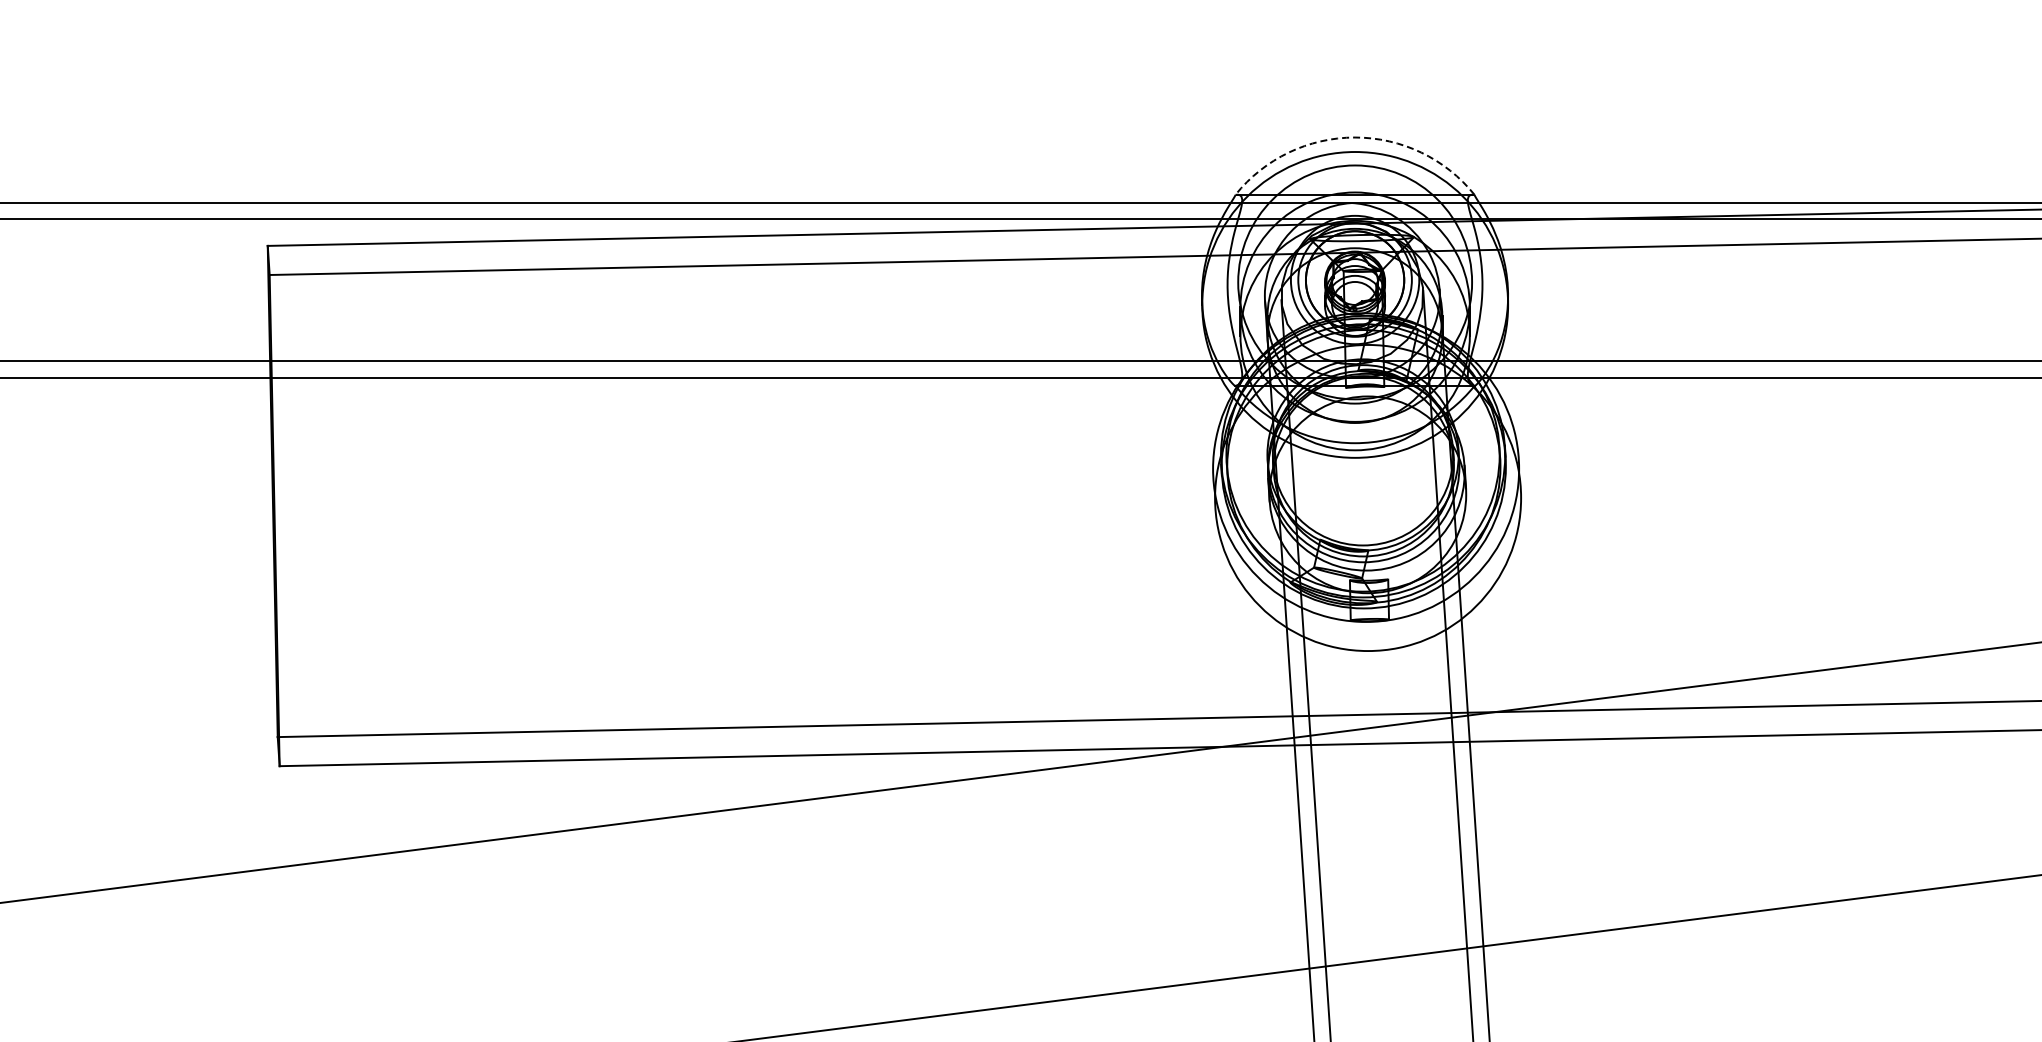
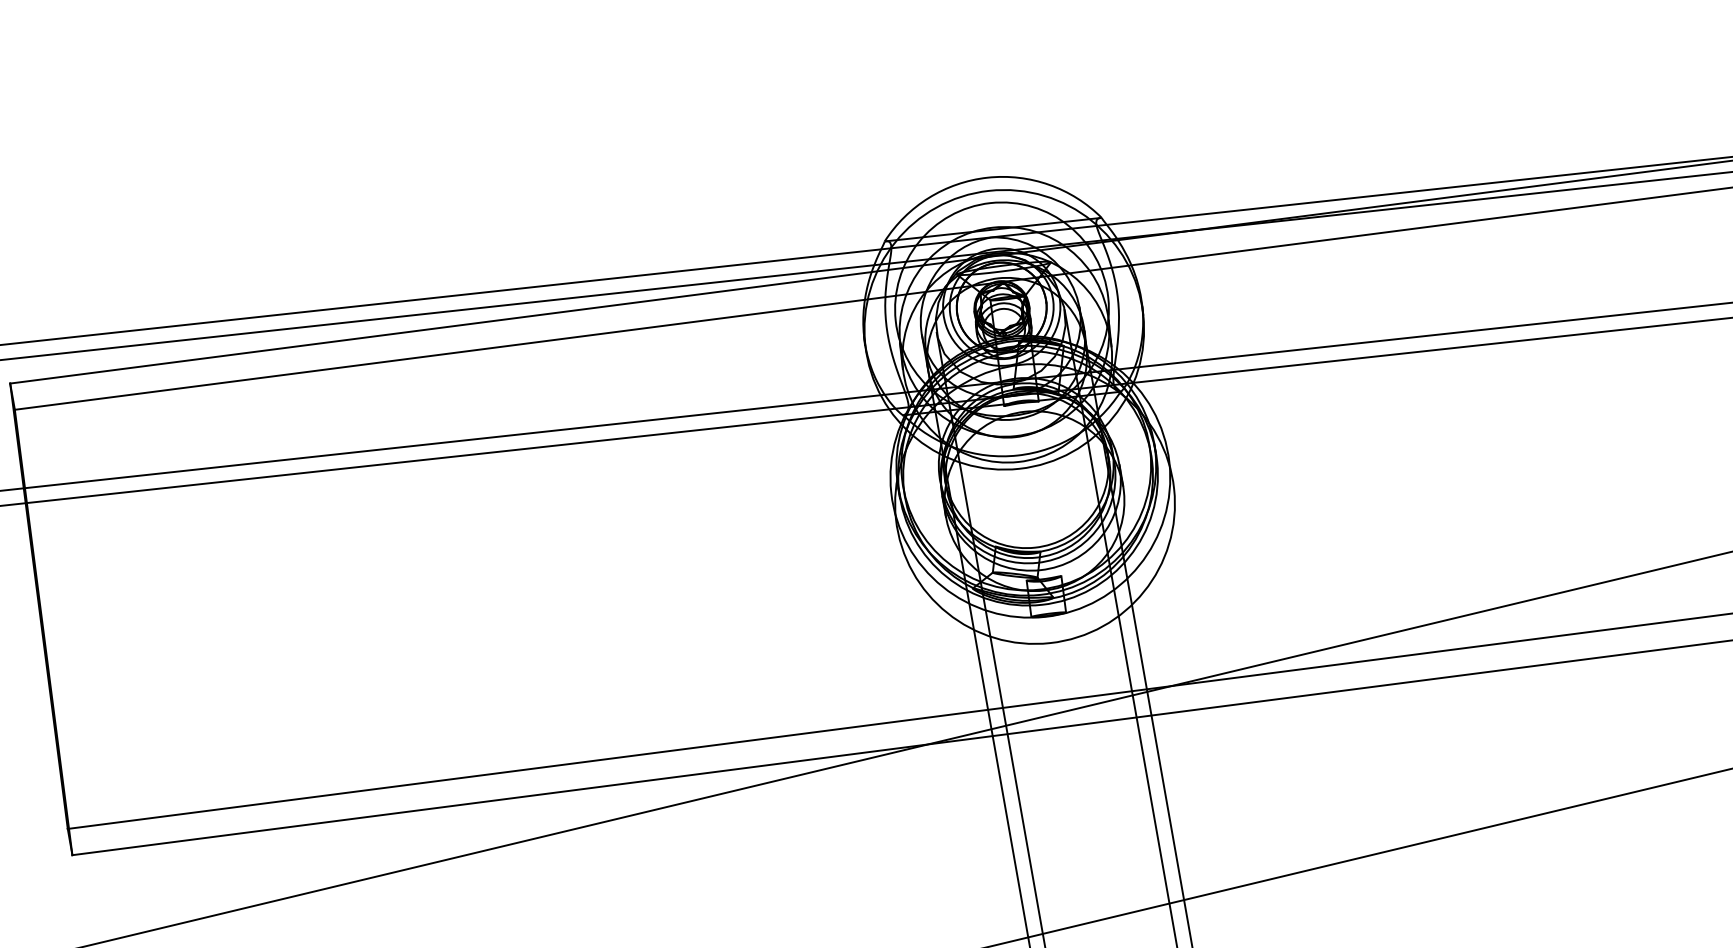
arc: (1355, 137) -> (988, 177), dashed -> solid

